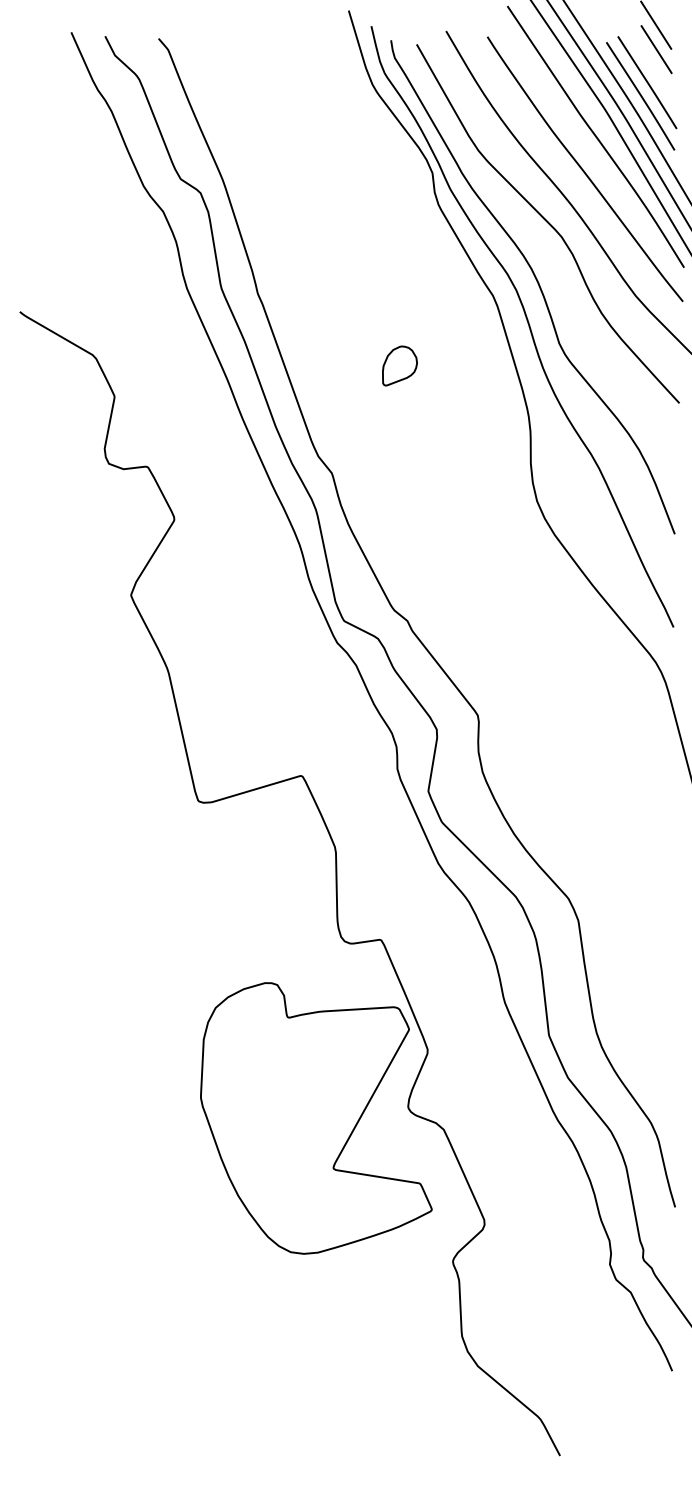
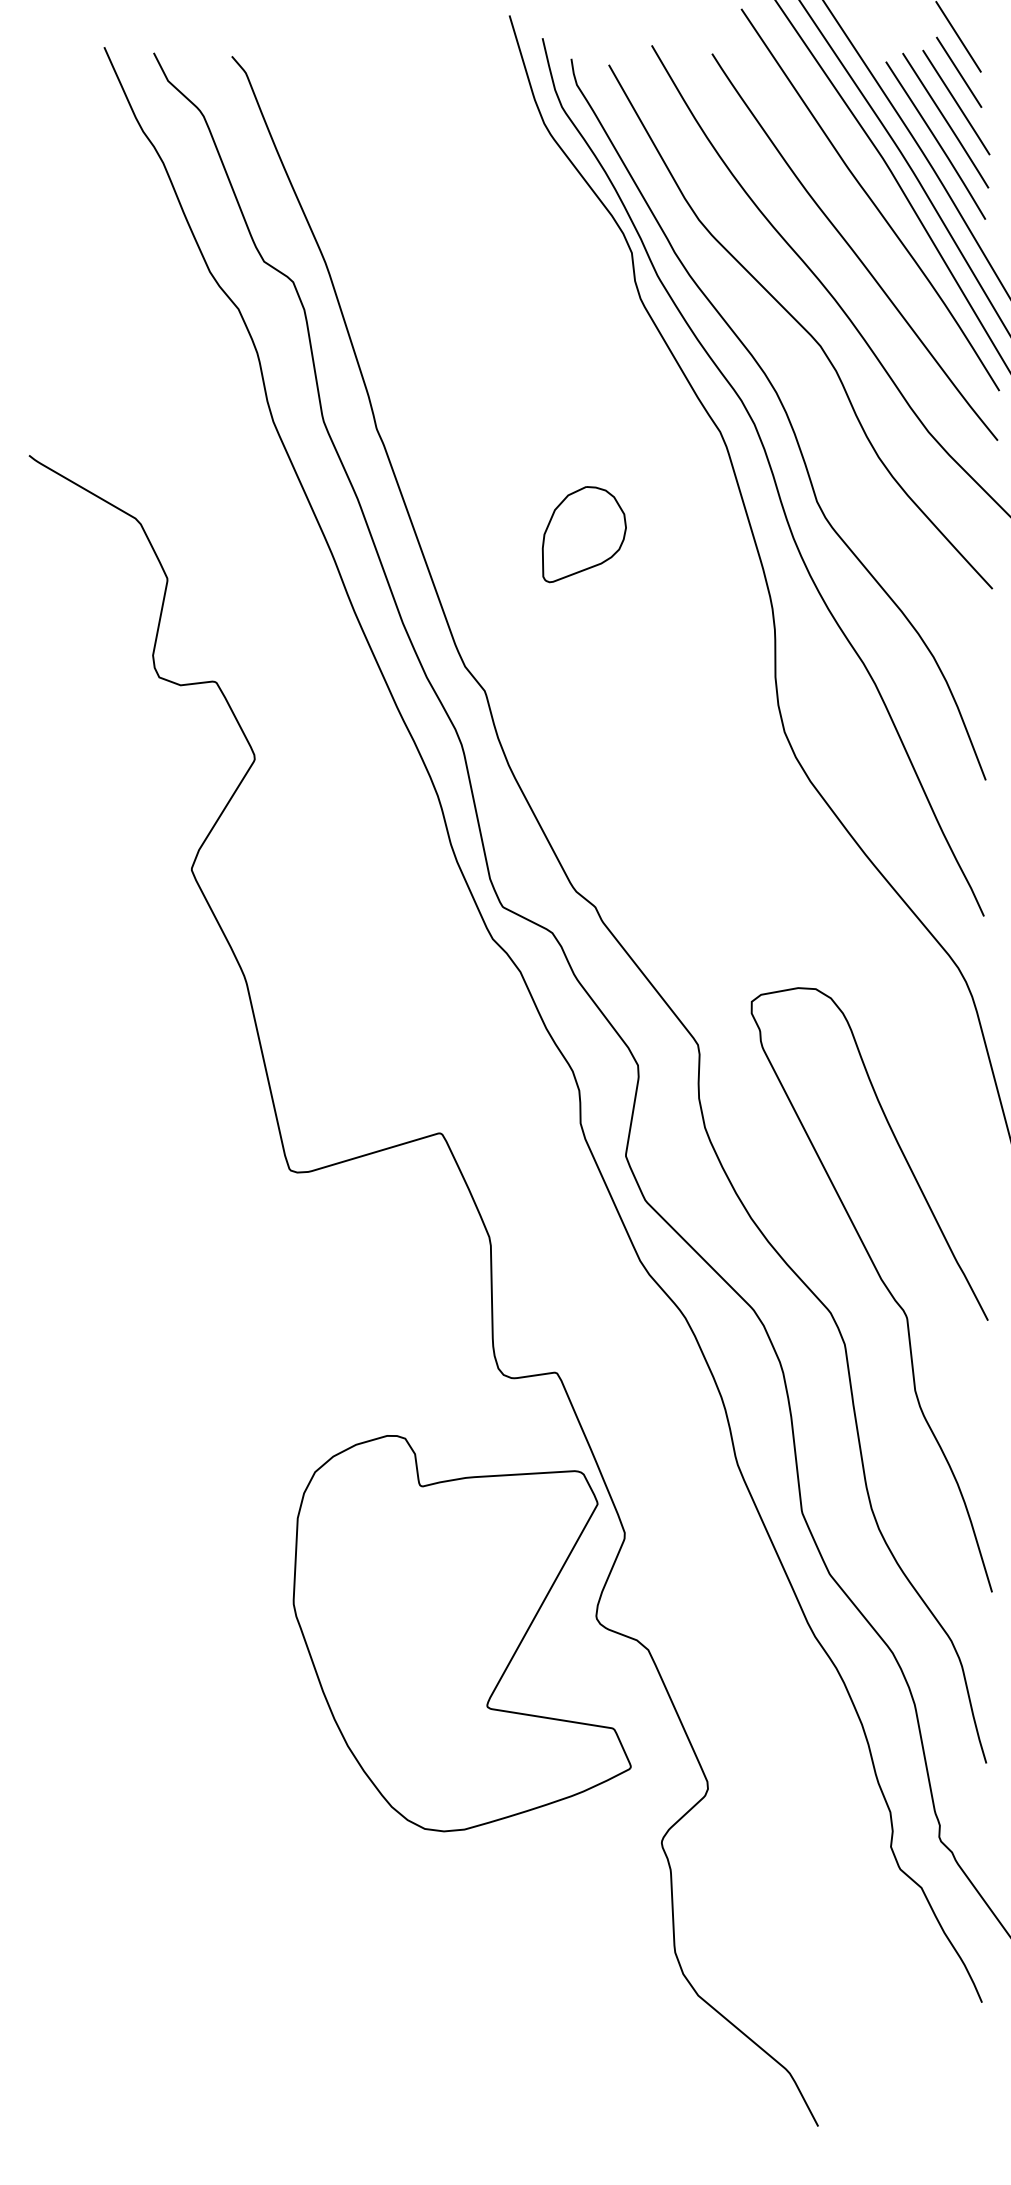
line: (654, 70) -> (956, 102), added
part: (399, 365) -> (583, 533), size x1.67
curve: (603, 878) -> (881, 1283), added

